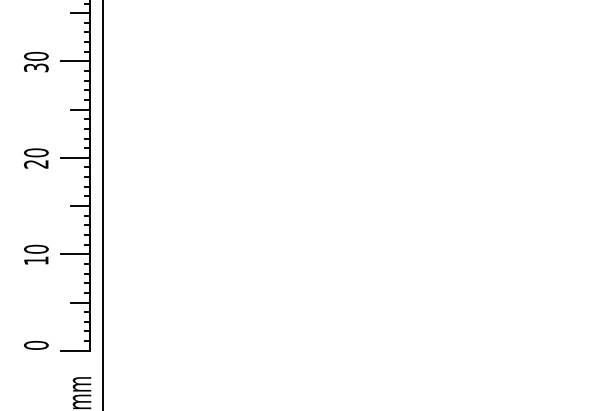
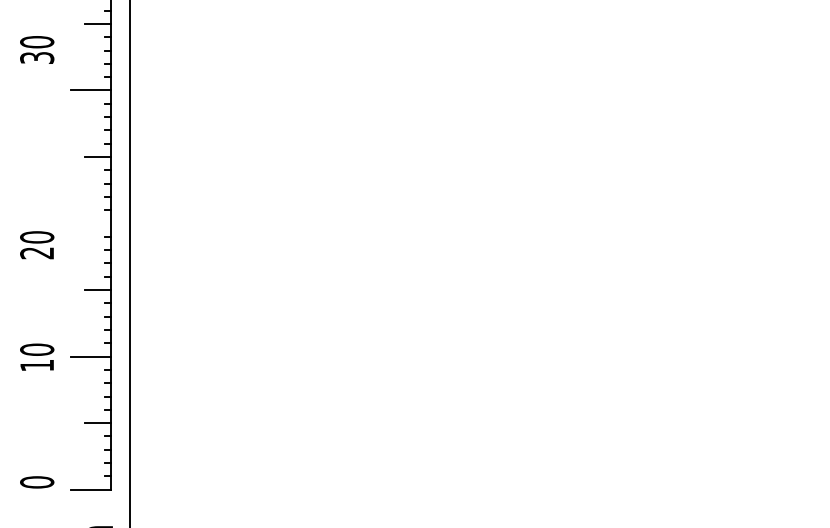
text: (36, 62) -> (37, 50), moved
line: (75, 157) -> (91, 223), removed
text: (36, 158) -> (37, 245), moved

